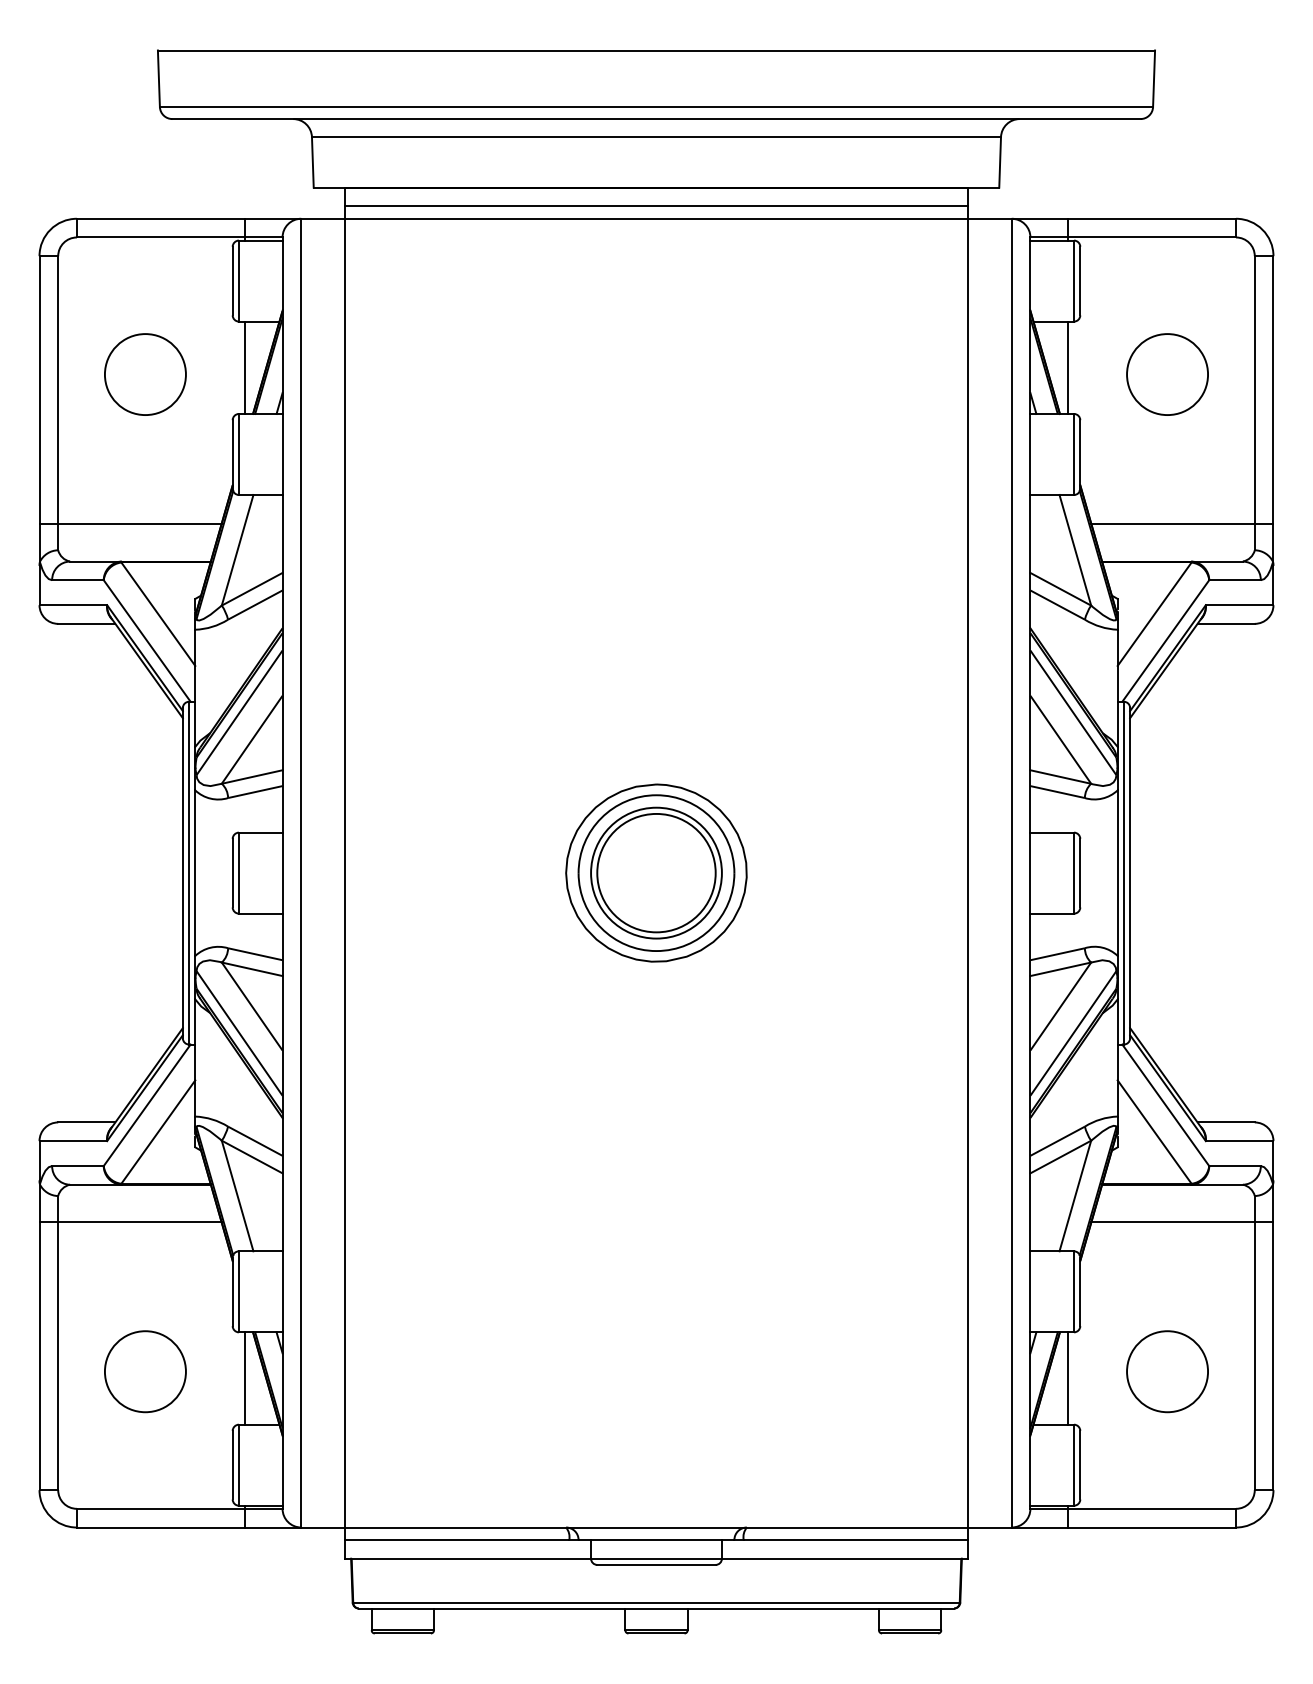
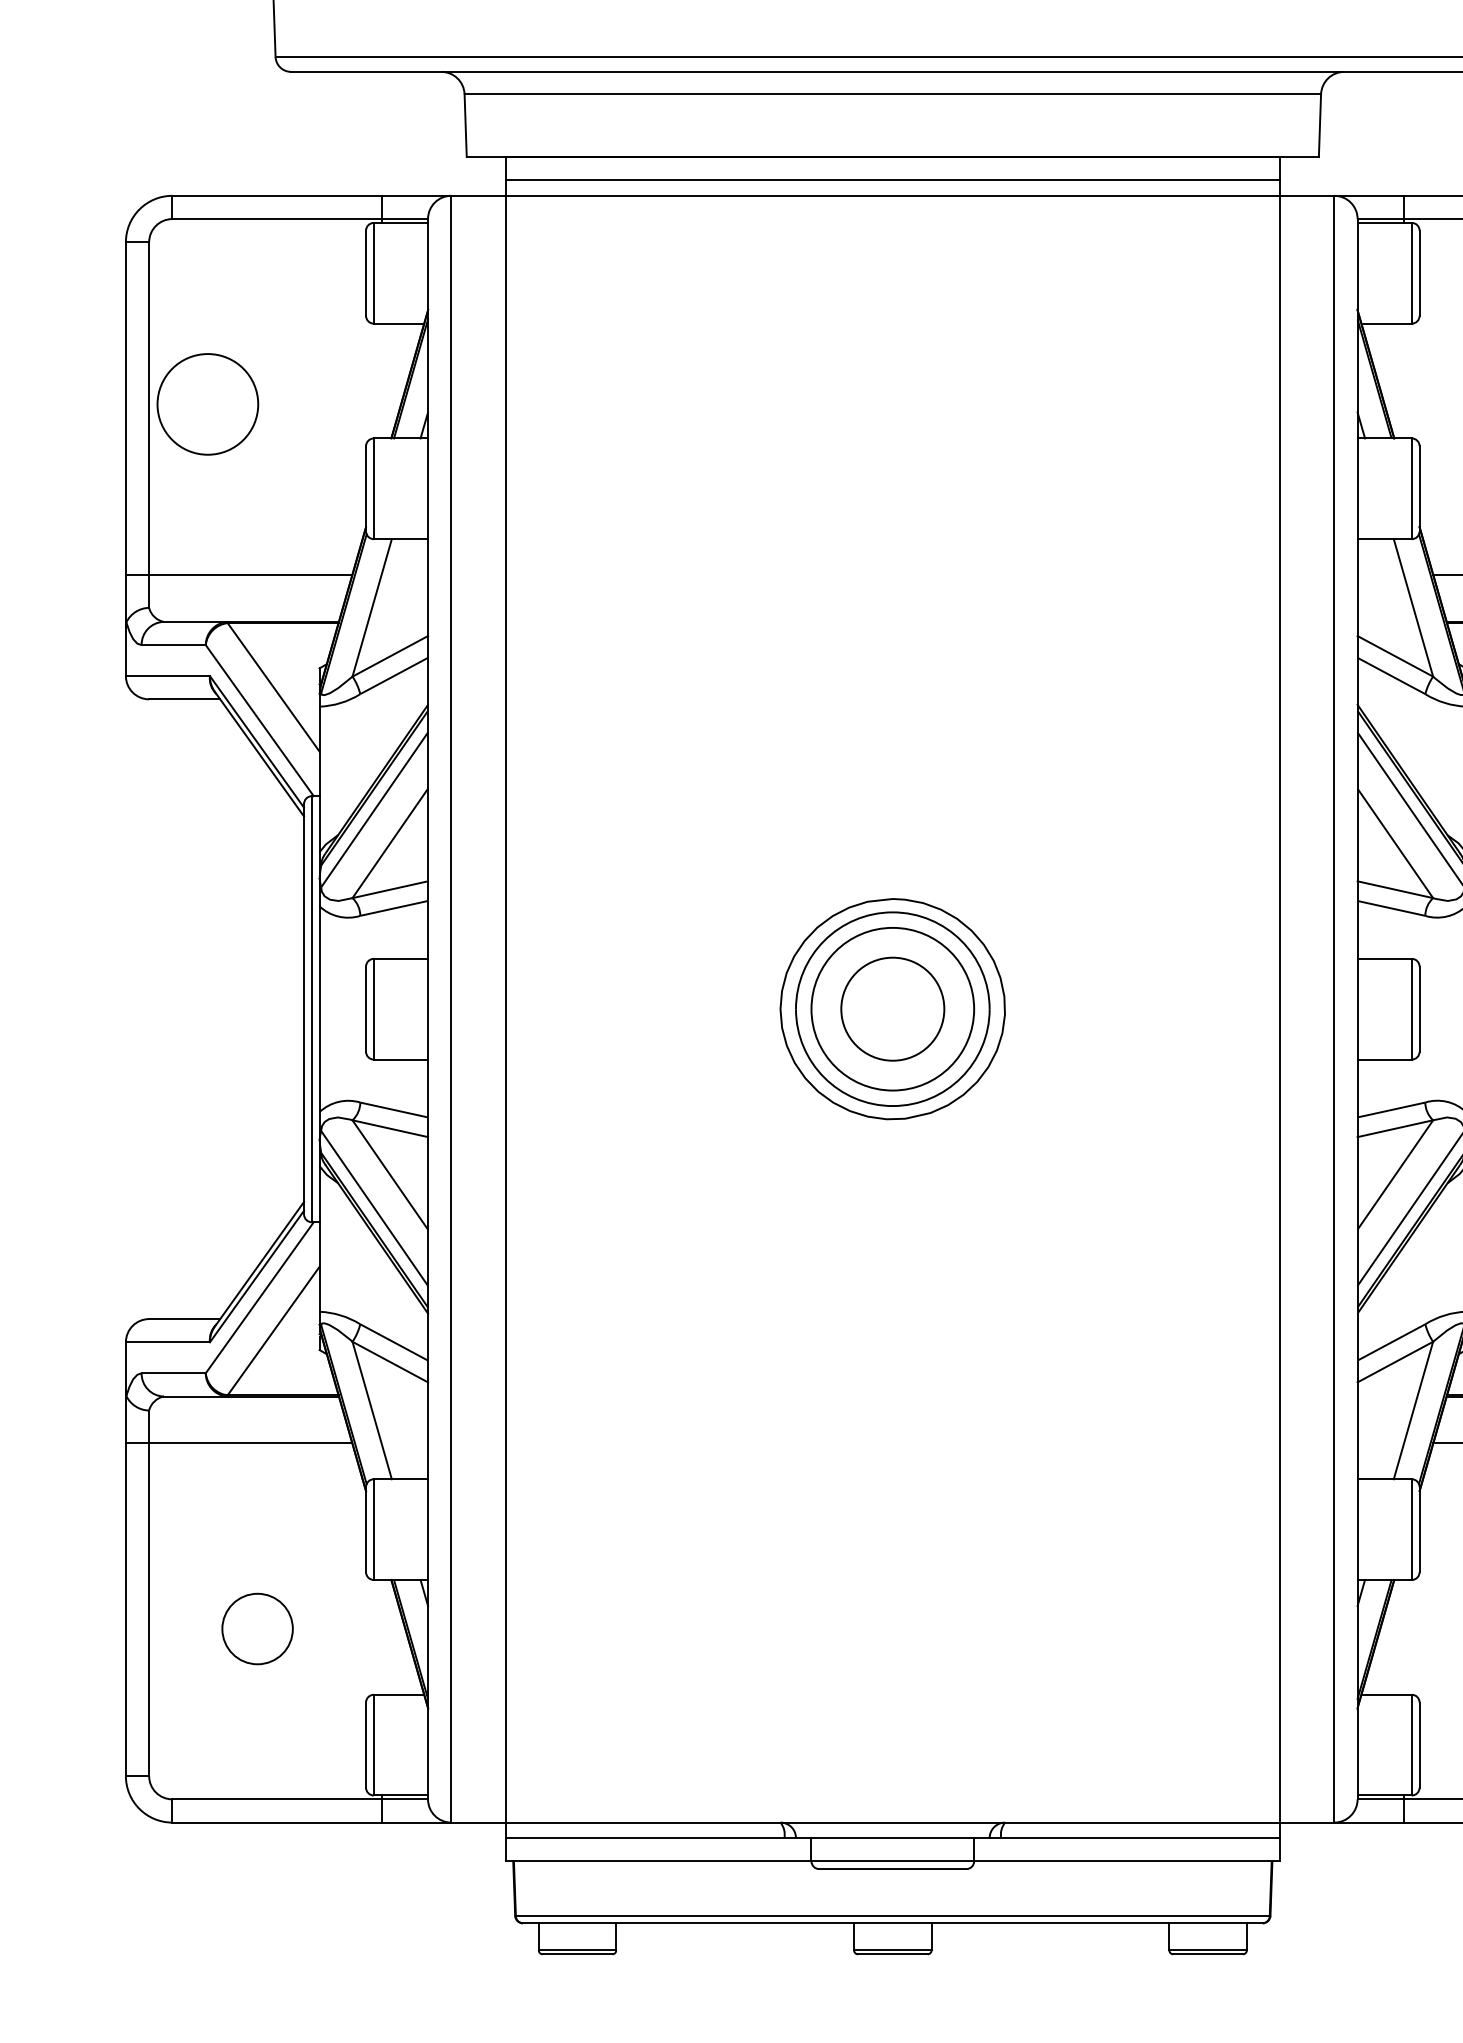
line: (245, 367) -> (381, 380), removed
line: (1067, 367) -> (1403, 380), removed
circle: (145, 374) -> (207, 404), moved
circle: (656, 872) -> (892, 1008), size x0.7
circle: (145, 1371) -> (257, 1628), size x0.7
line: (245, 1378) -> (381, 1637), removed
line: (1067, 1378) -> (1403, 1637), removed

